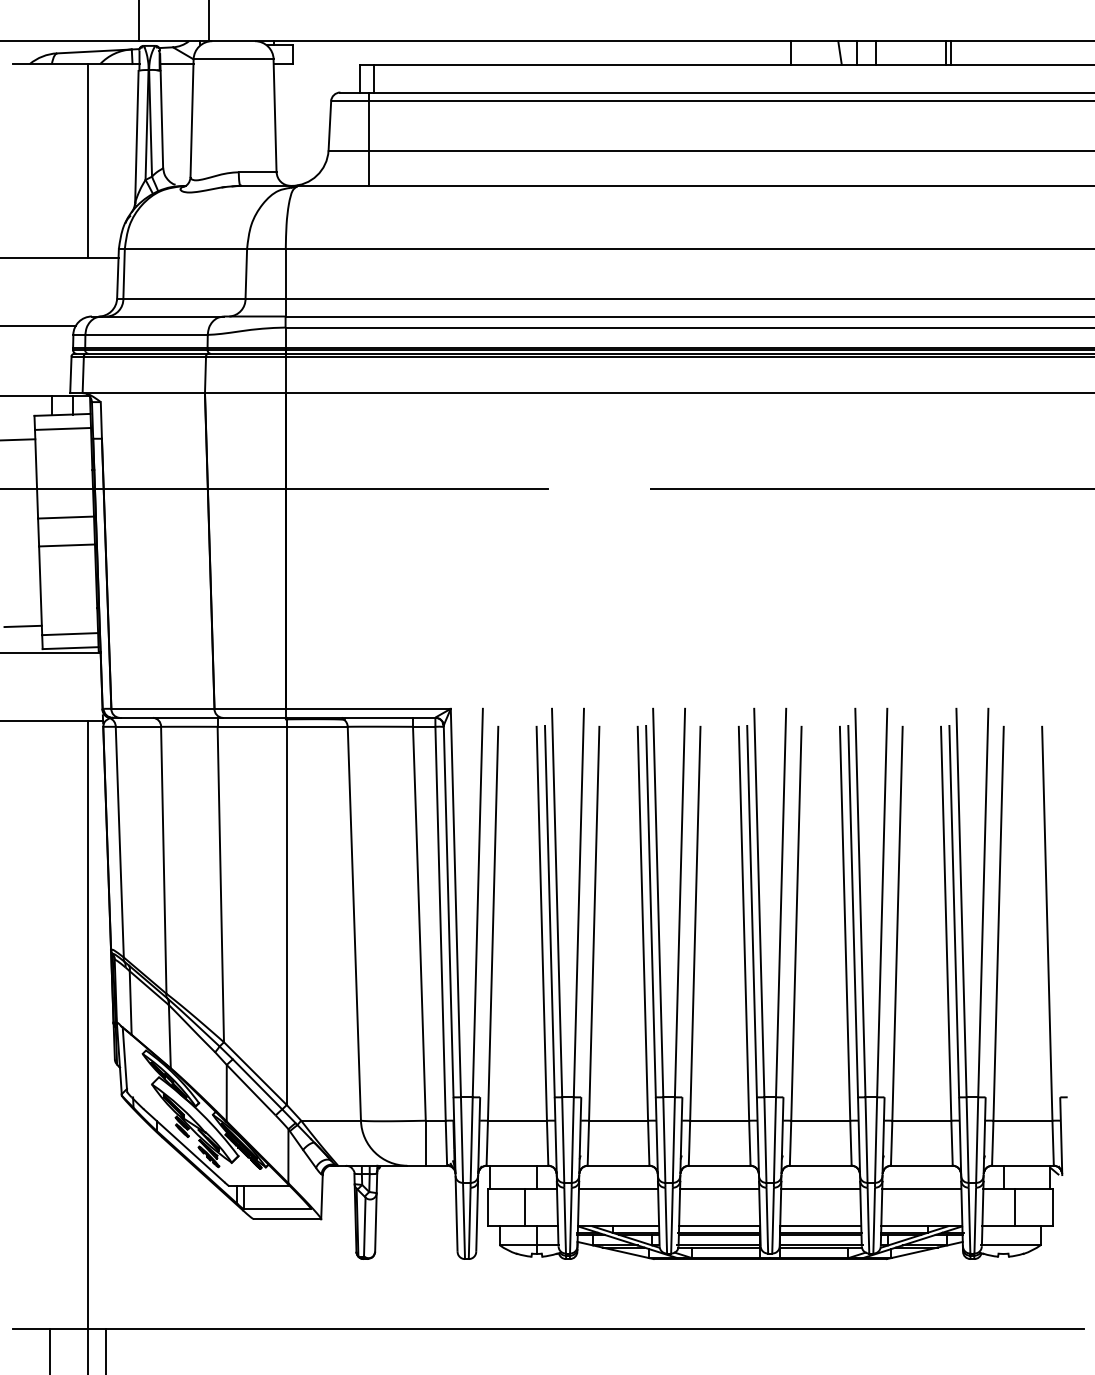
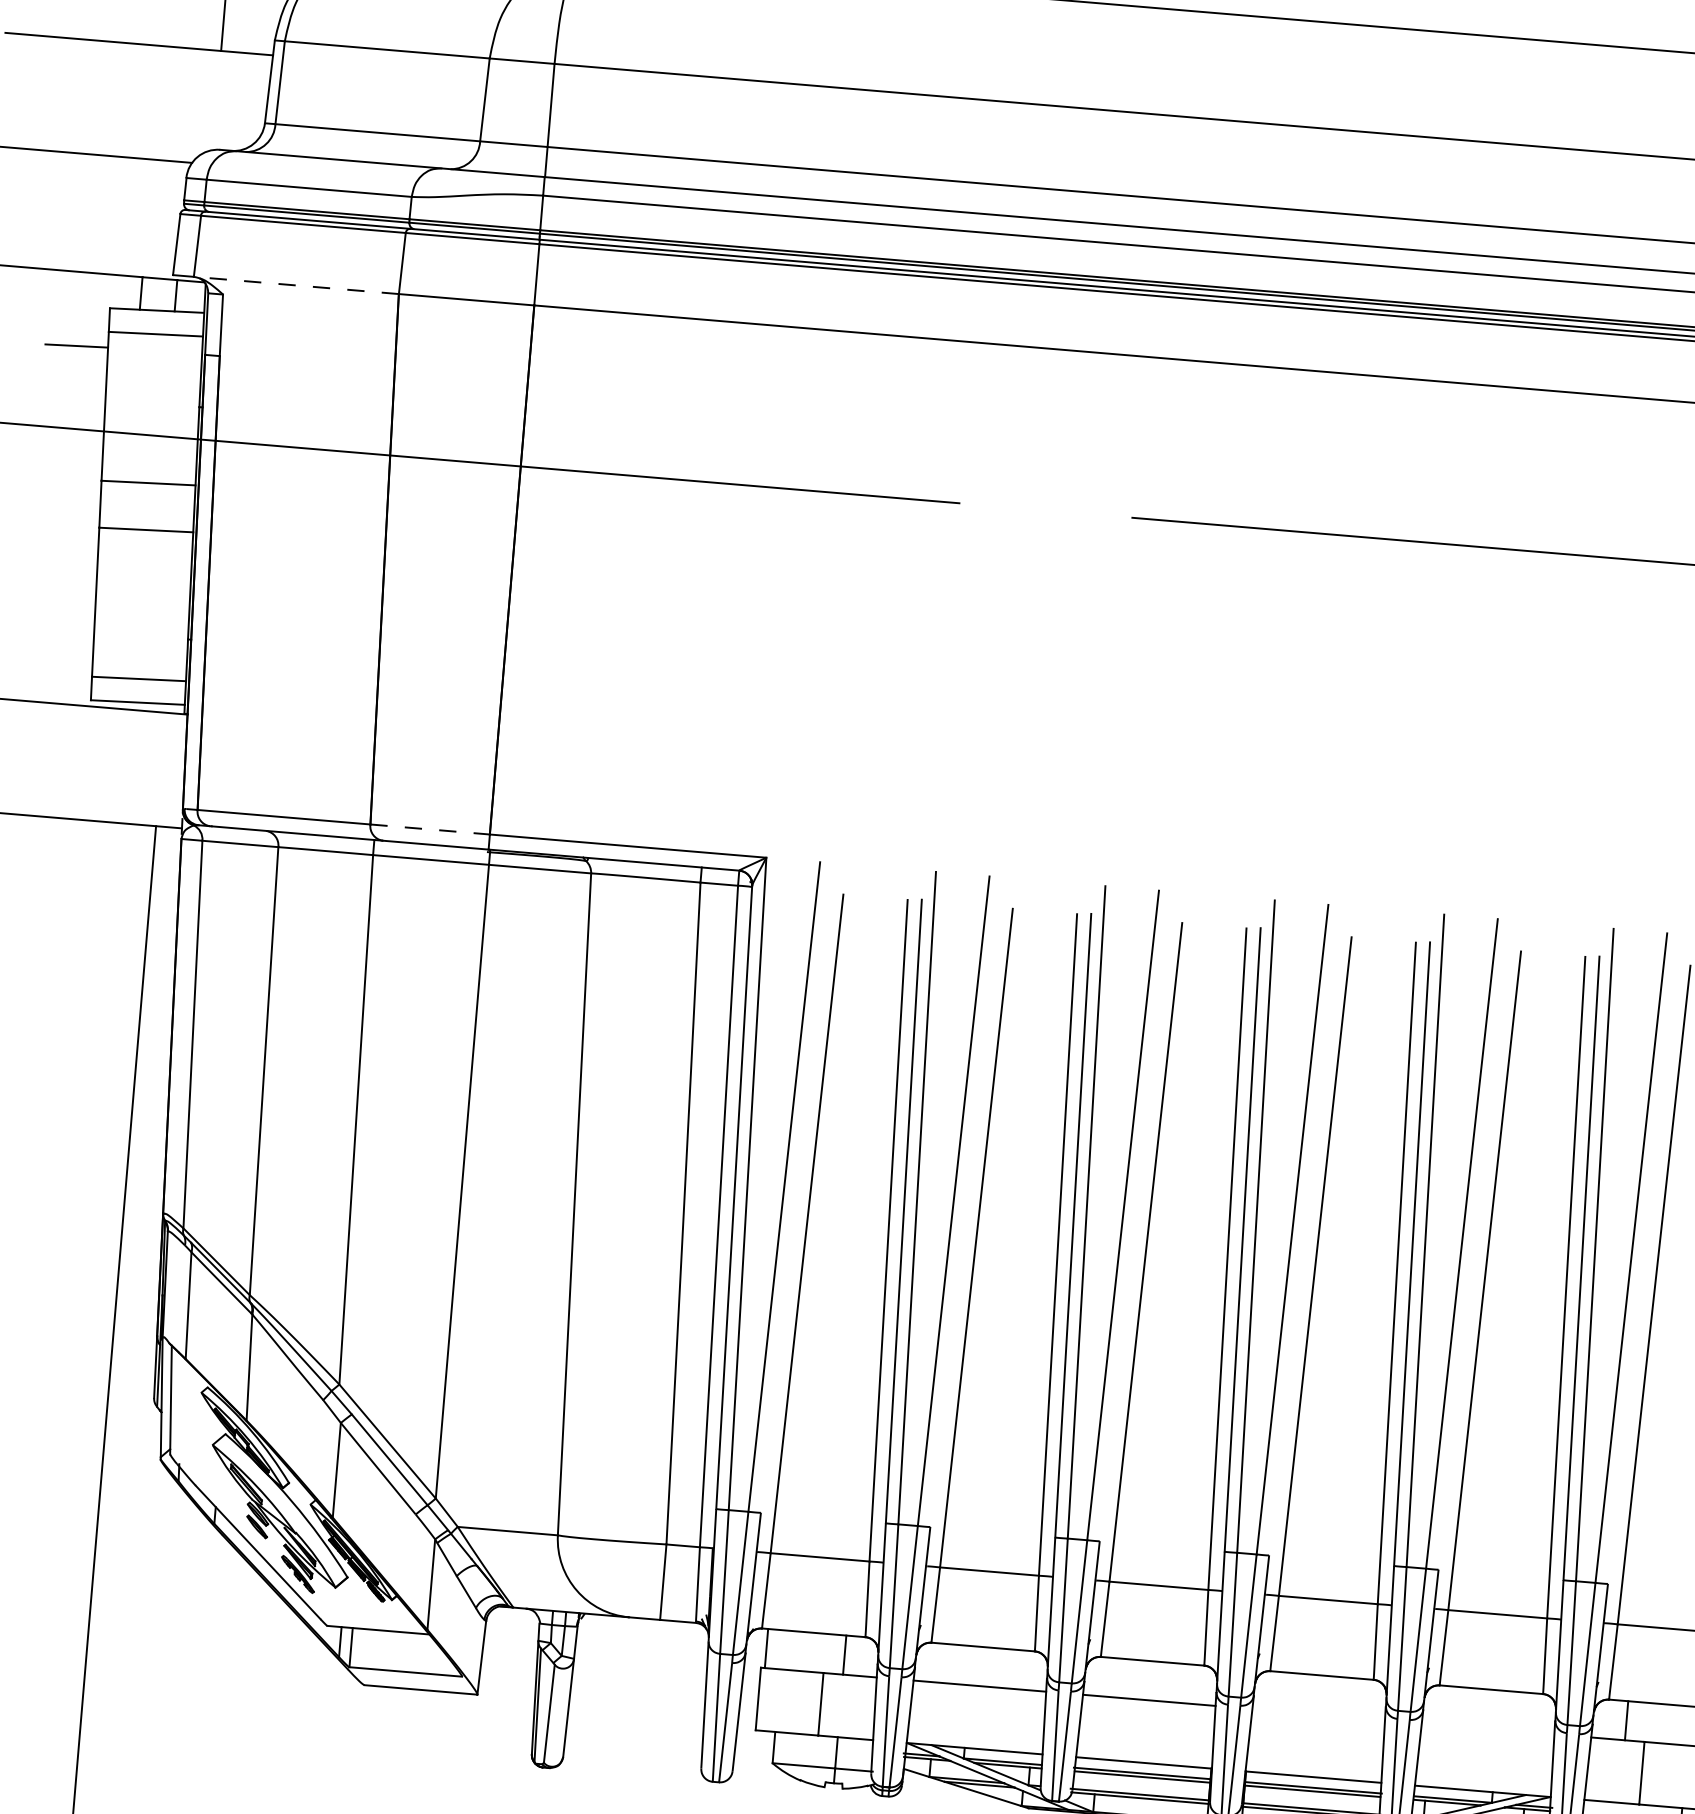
line: (143, 393) -> (295, 286), solid -> dashed
line: (22, 626) -> (60, 659), removed
line: (250, 708) -> (430, 829), solid -> dashed
line: (820, 1189) -> (1318, 1715), removed
line: (921, 1189) -> (1487, 1729), removed

